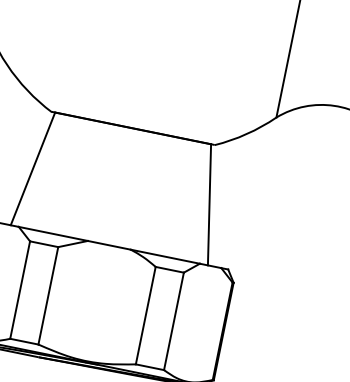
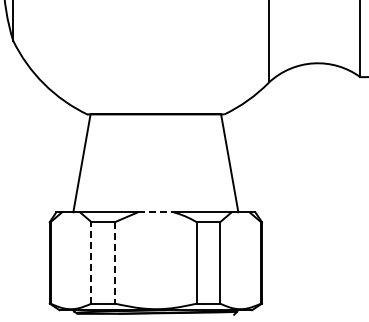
line: (108, 245) -> (155, 212), solid -> dashed
line: (20, 289) -> (91, 262), solid -> dashed
line: (48, 295) -> (115, 262), solid -> dashed

